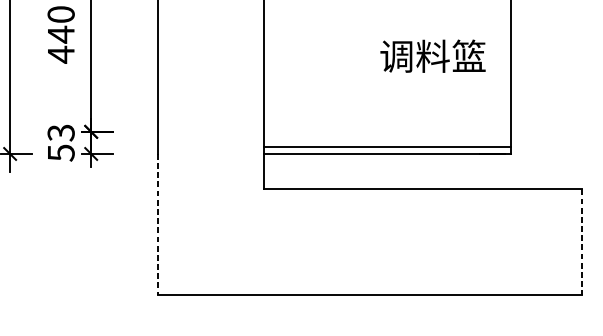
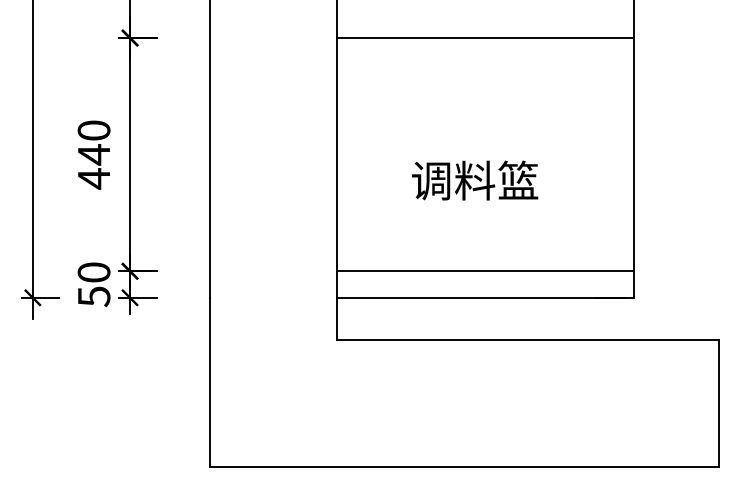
text: (433, 56) -> (475, 180), moved
text: (60, 132) -> (93, 272), 53 -> 50
line: (387, 147) -> (485, 271), moved
line: (157, 224) -> (209, 382), dashed -> solid
line: (581, 242) -> (718, 403), dashed -> solid

